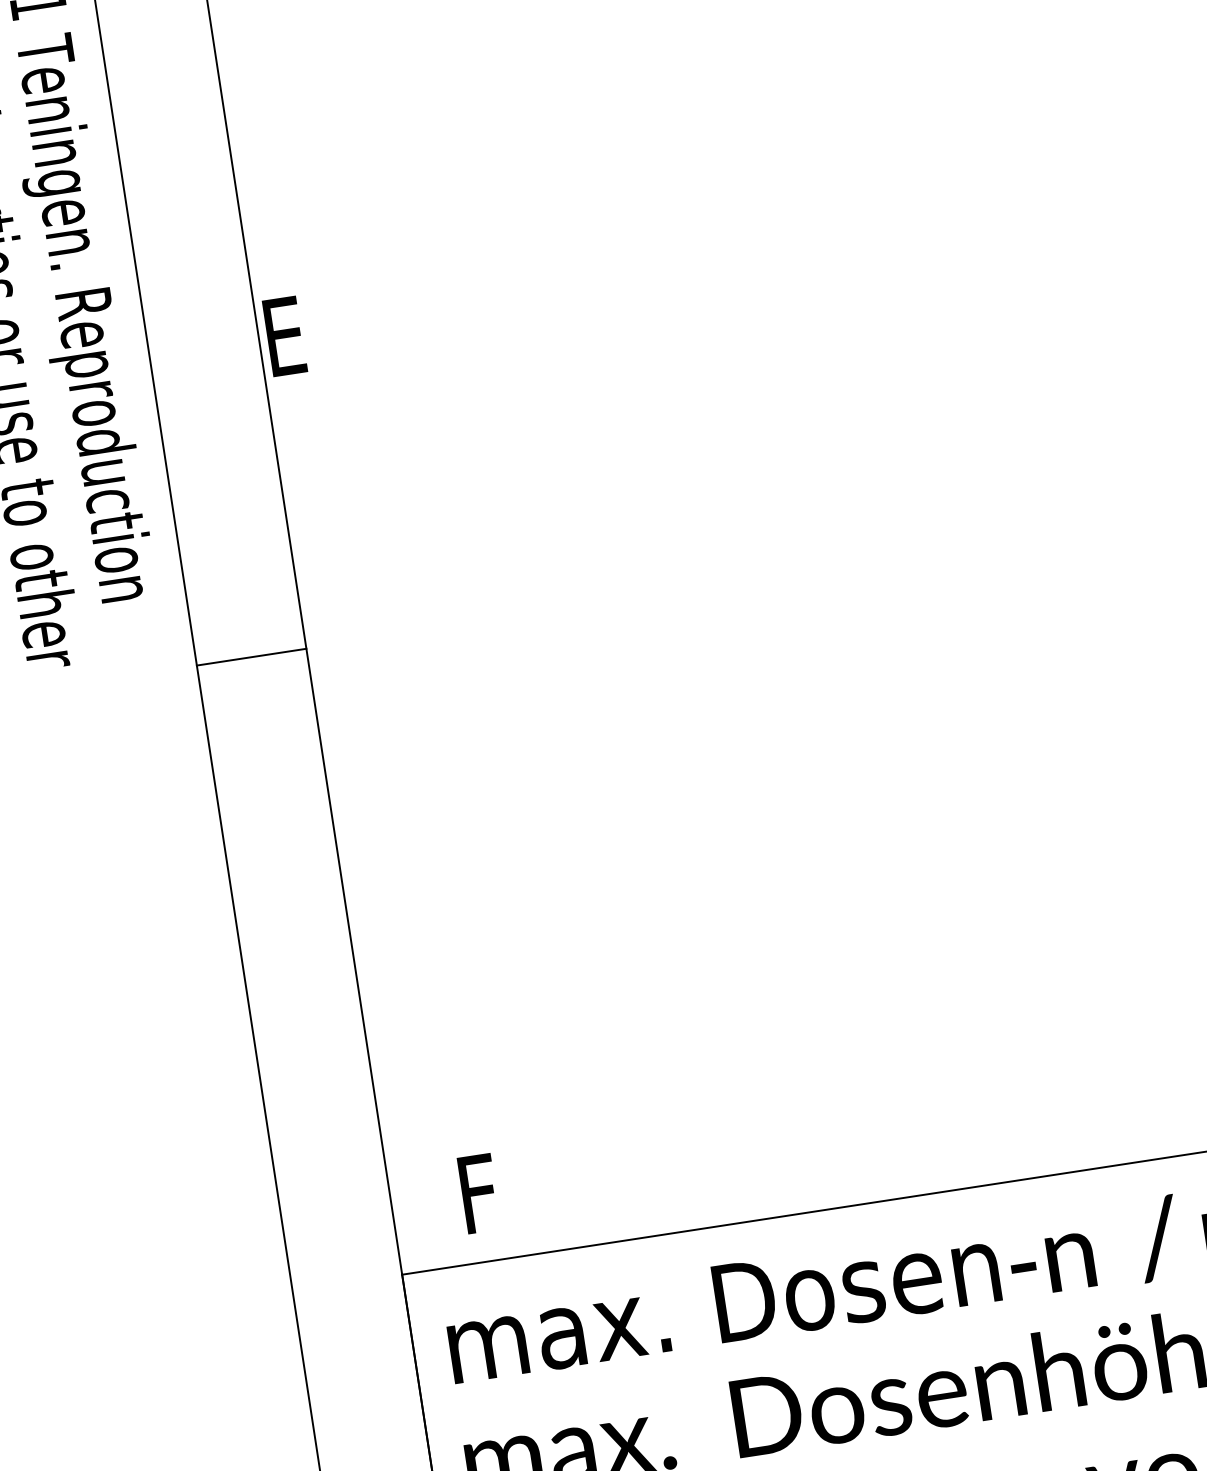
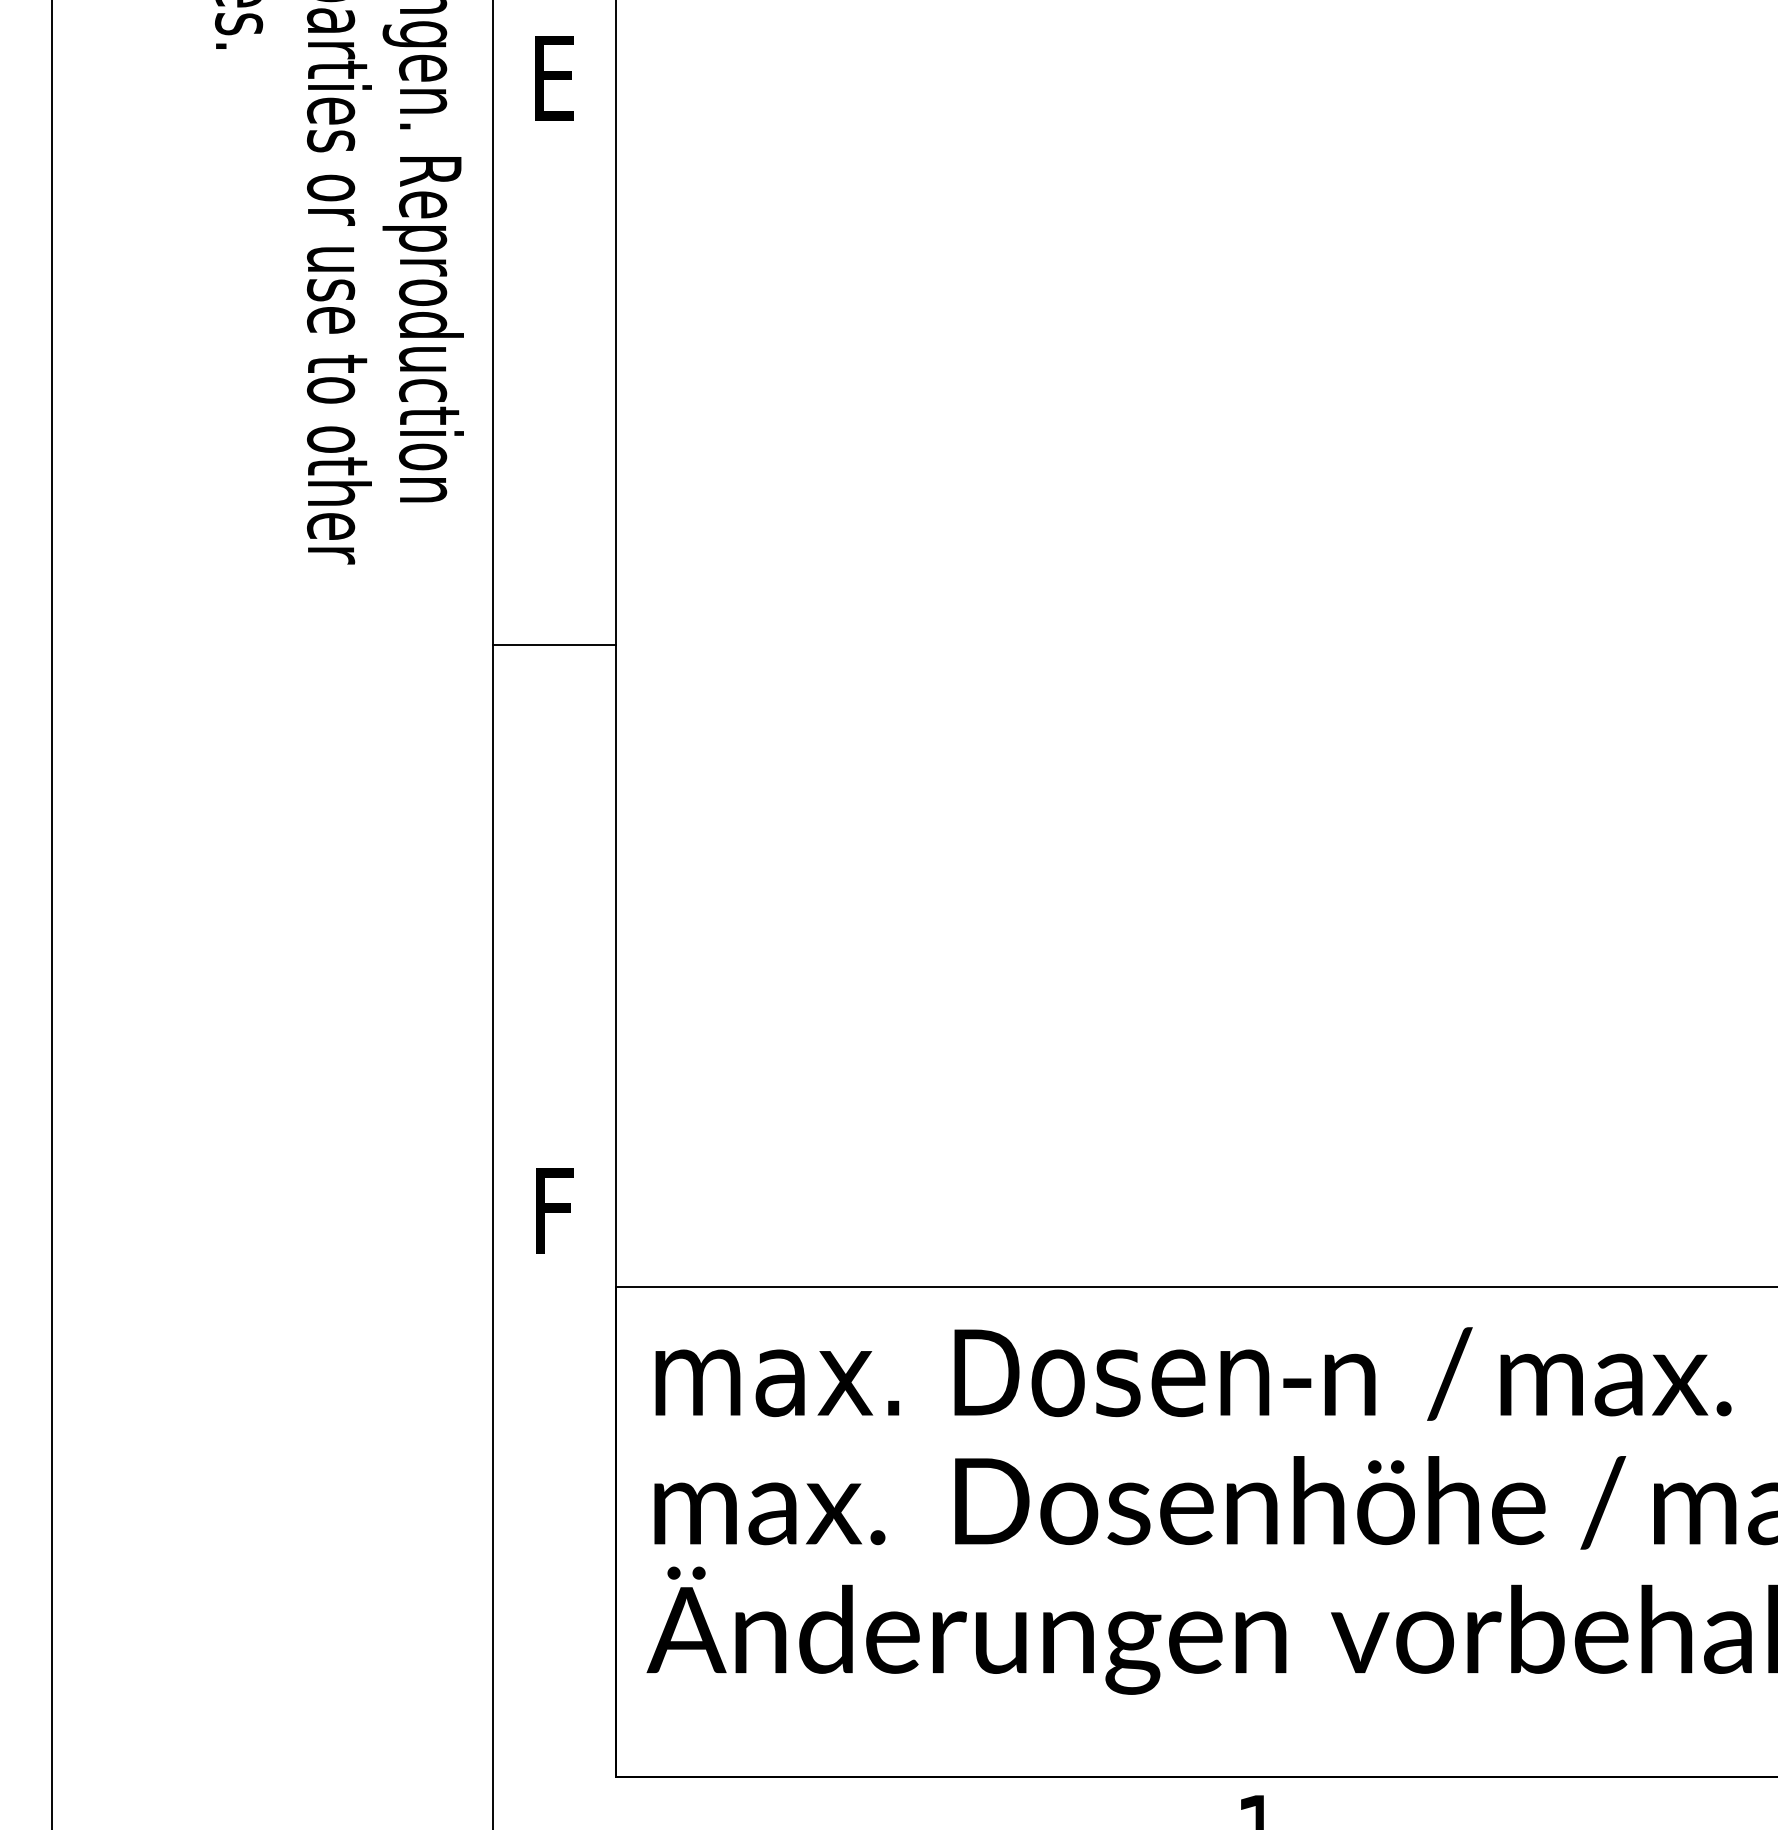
text: (284, 336) -> (554, 78), moved
line: (251, 656) -> (554, 644), moved
text: (478, 1193) -> (554, 1210), moved

